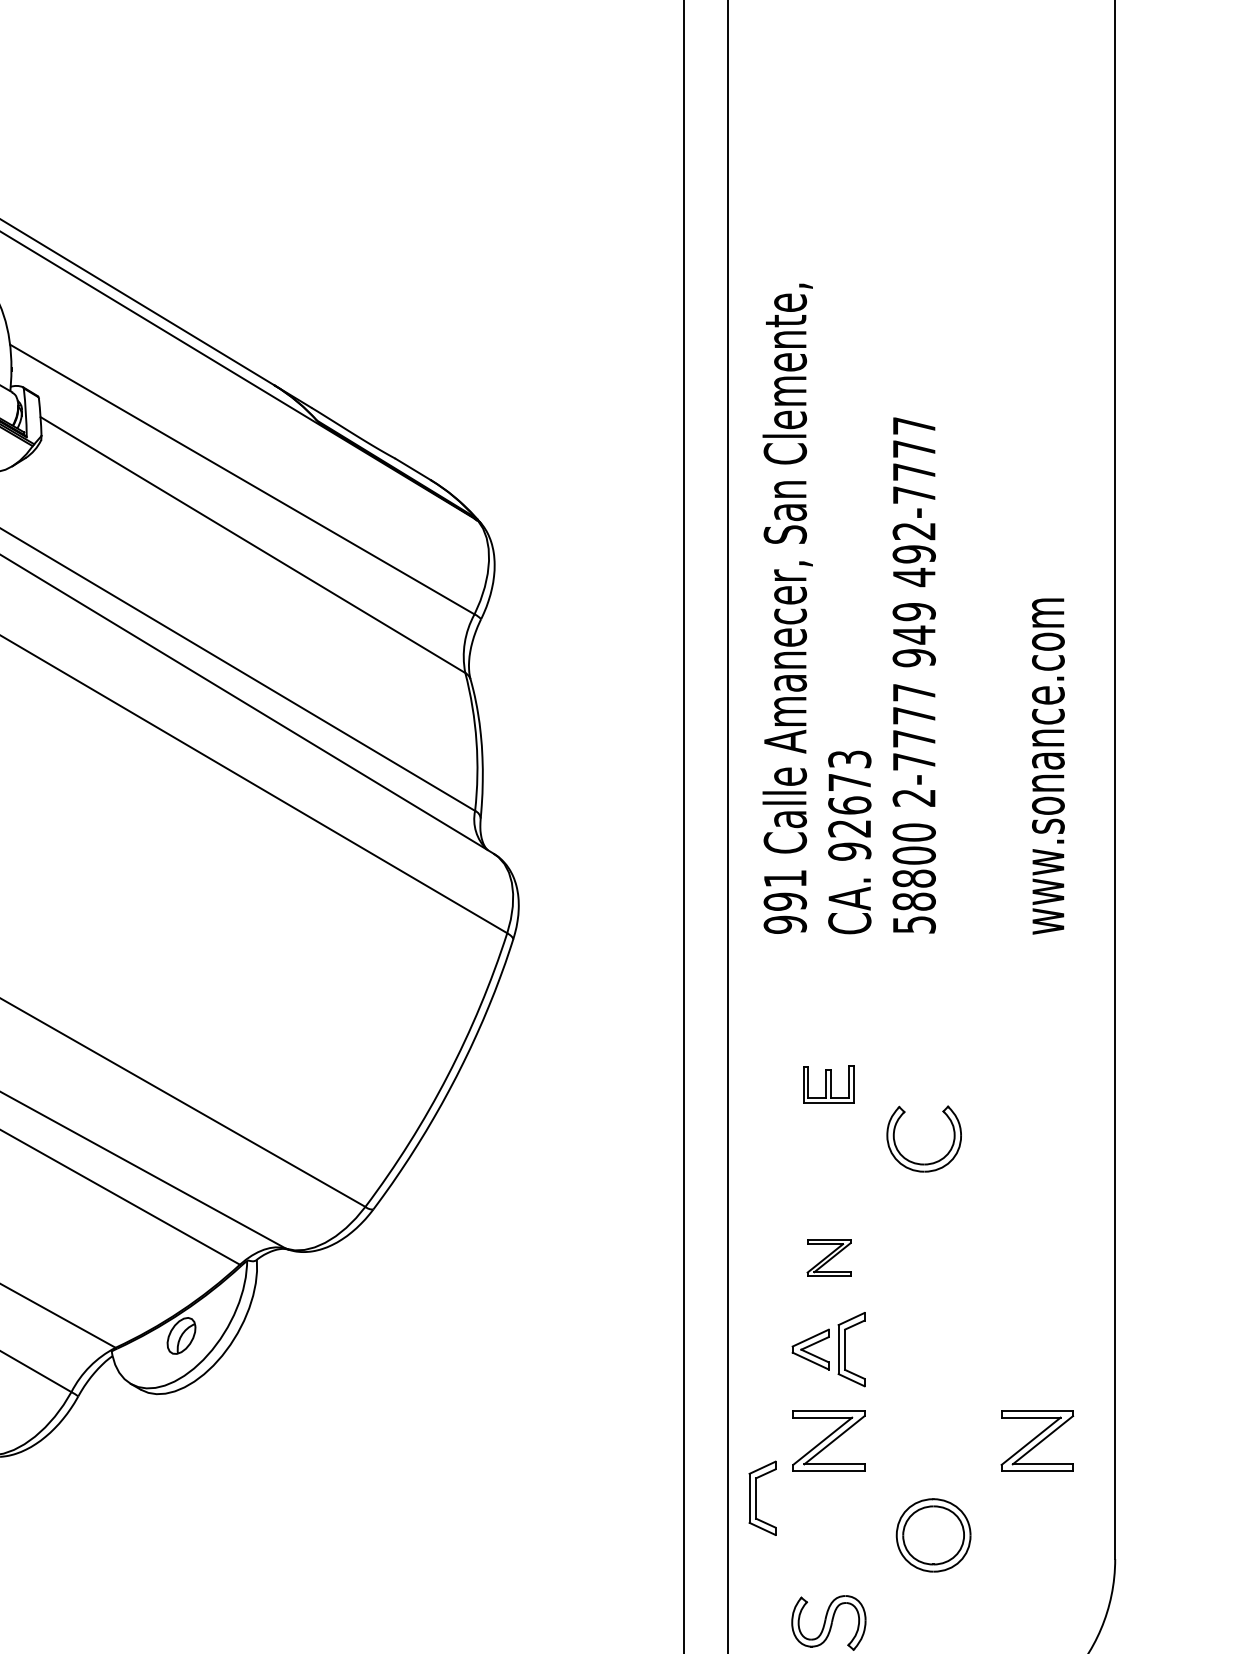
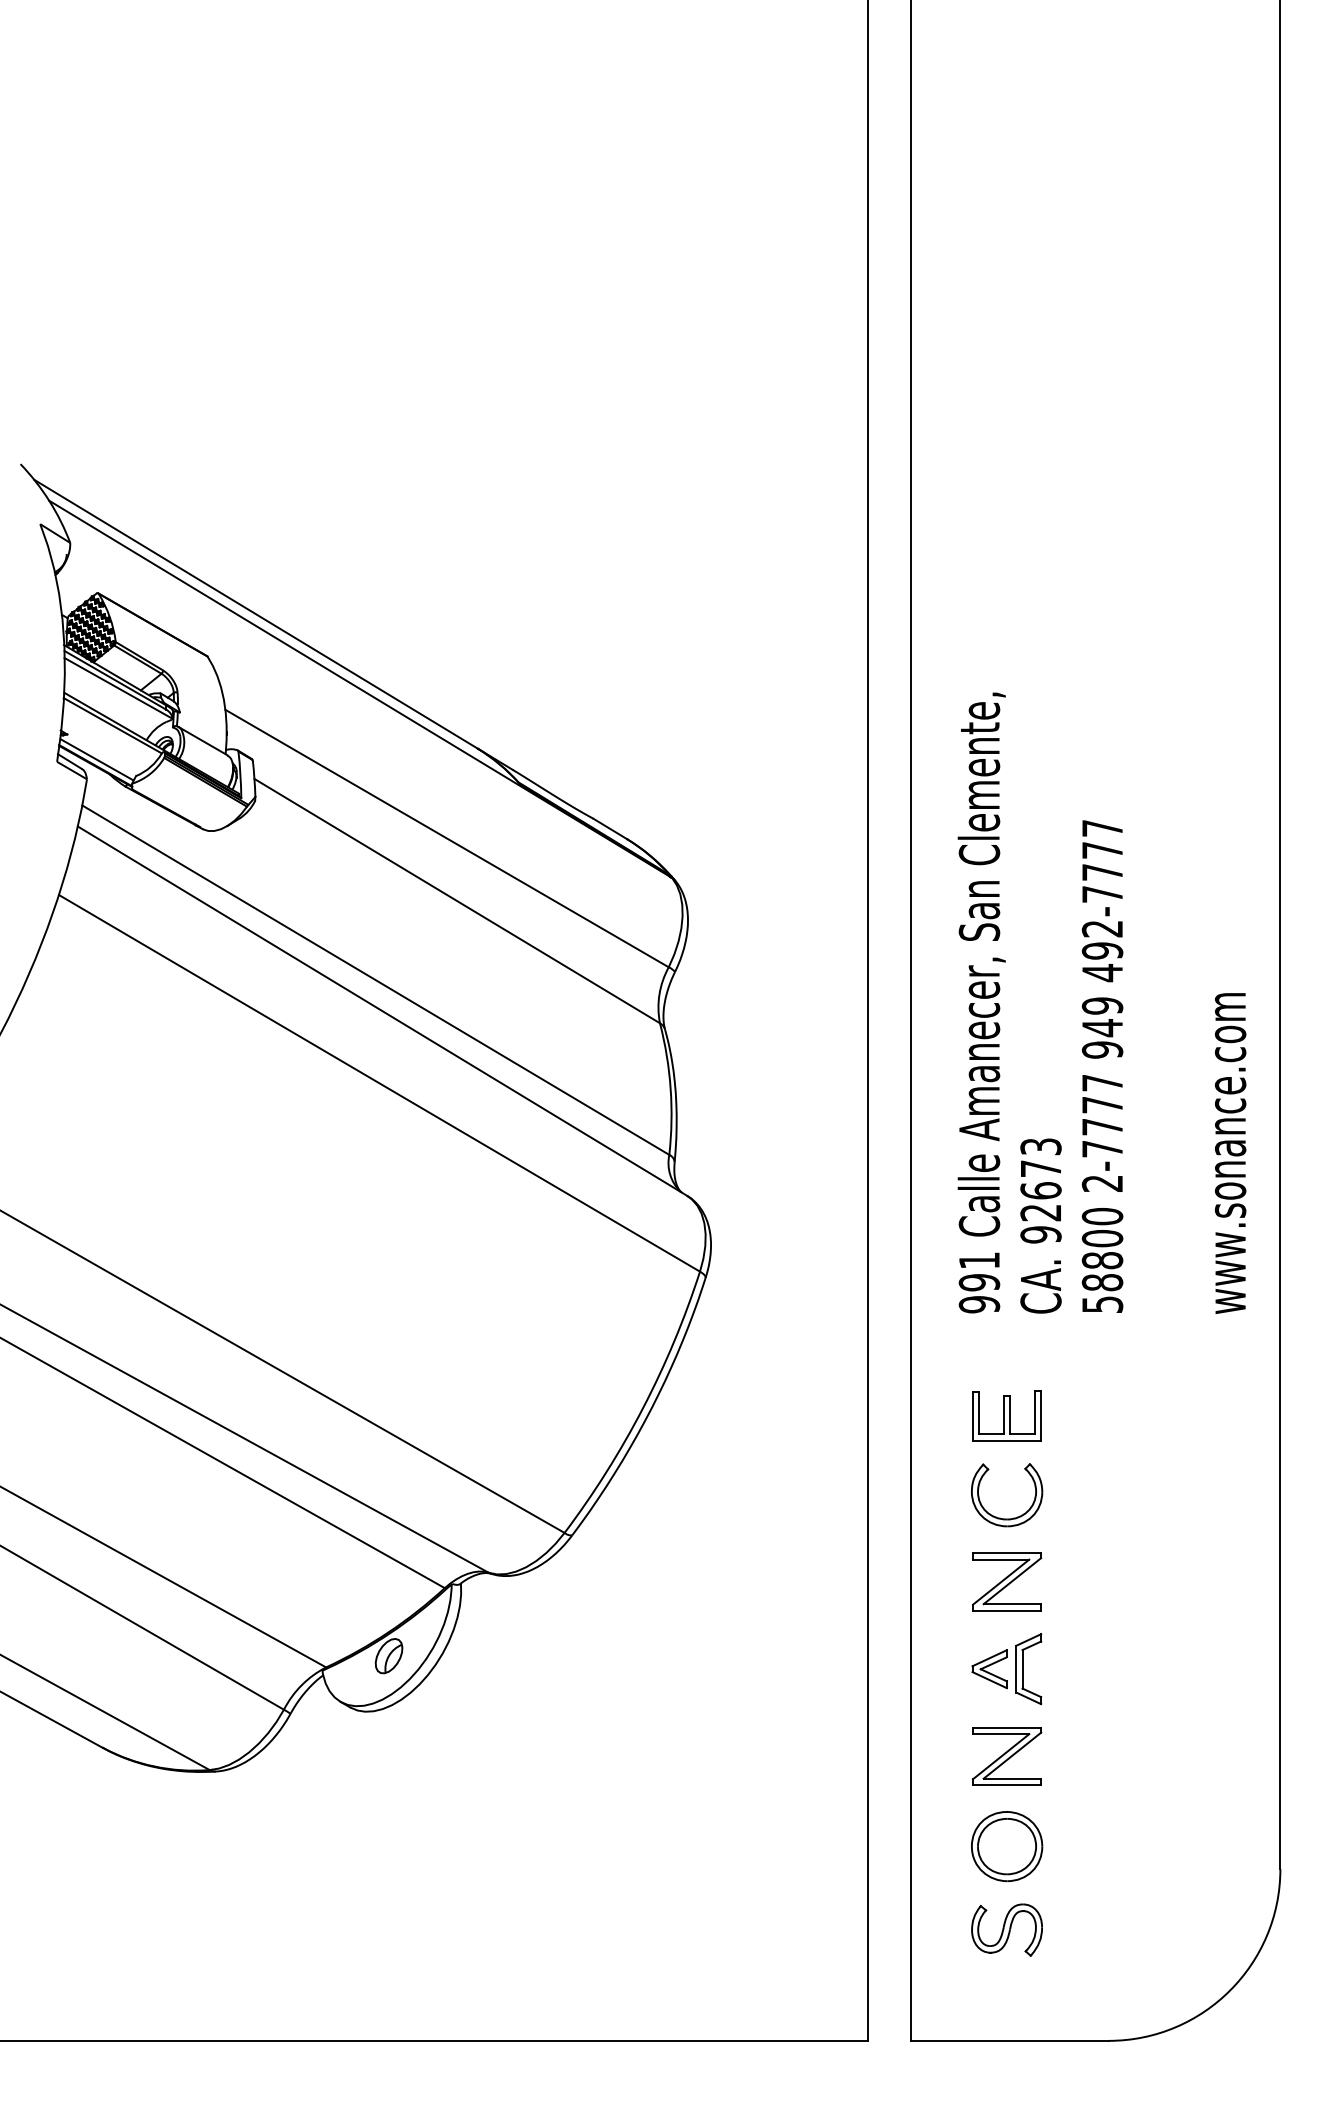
text: (913, 608) -> (1101, 1002), moved
part: (828, 1083) -> (1006, 1415), size x1.43
part: (930, 1162) -> (1013, 1517), moved
part: (829, 1257) -> (1007, 1581), size x1.67
part: (1037, 1441) -> (1206, 1756), removed
part: (762, 1498) -> (943, 1811), removed
part: (934, 1535) -> (1007, 1846), moved

